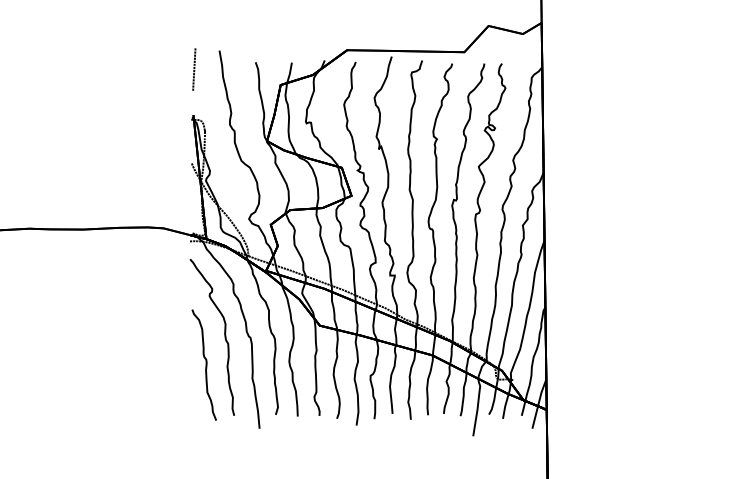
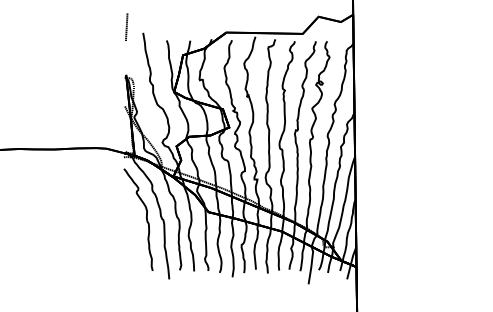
line: (193, 68) -> (126, 26), moved
curve: (204, 364) -> (133, 237), removed

